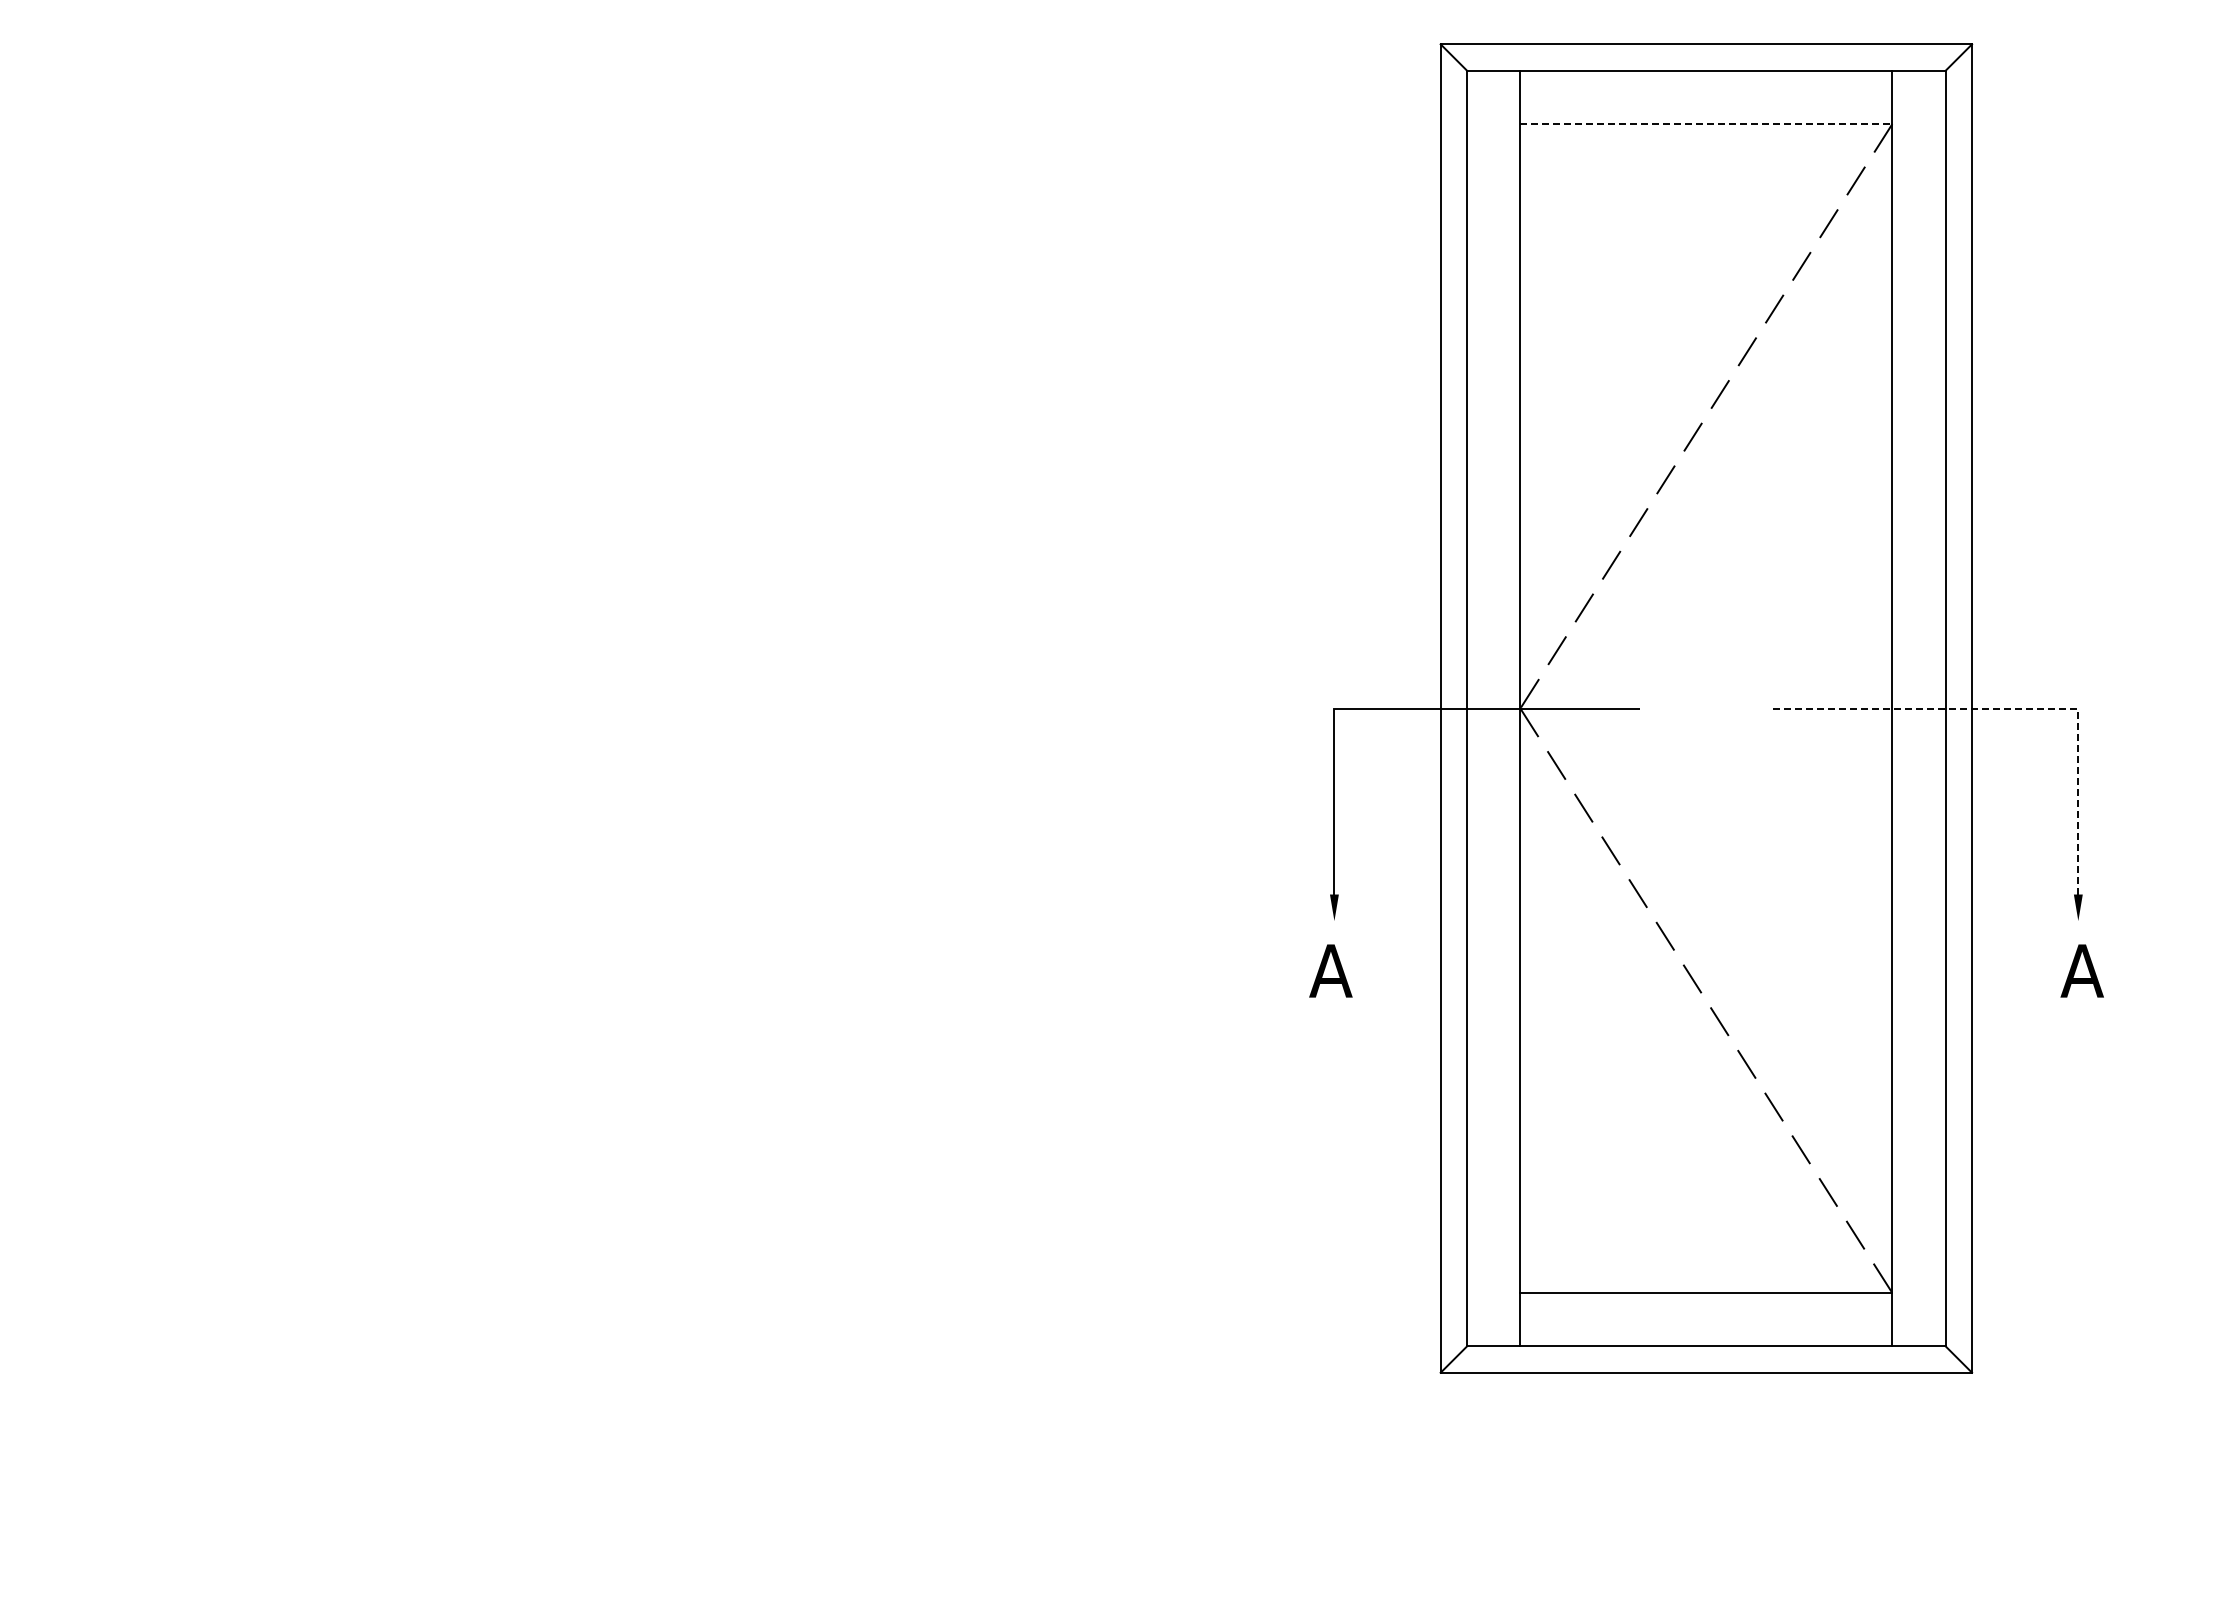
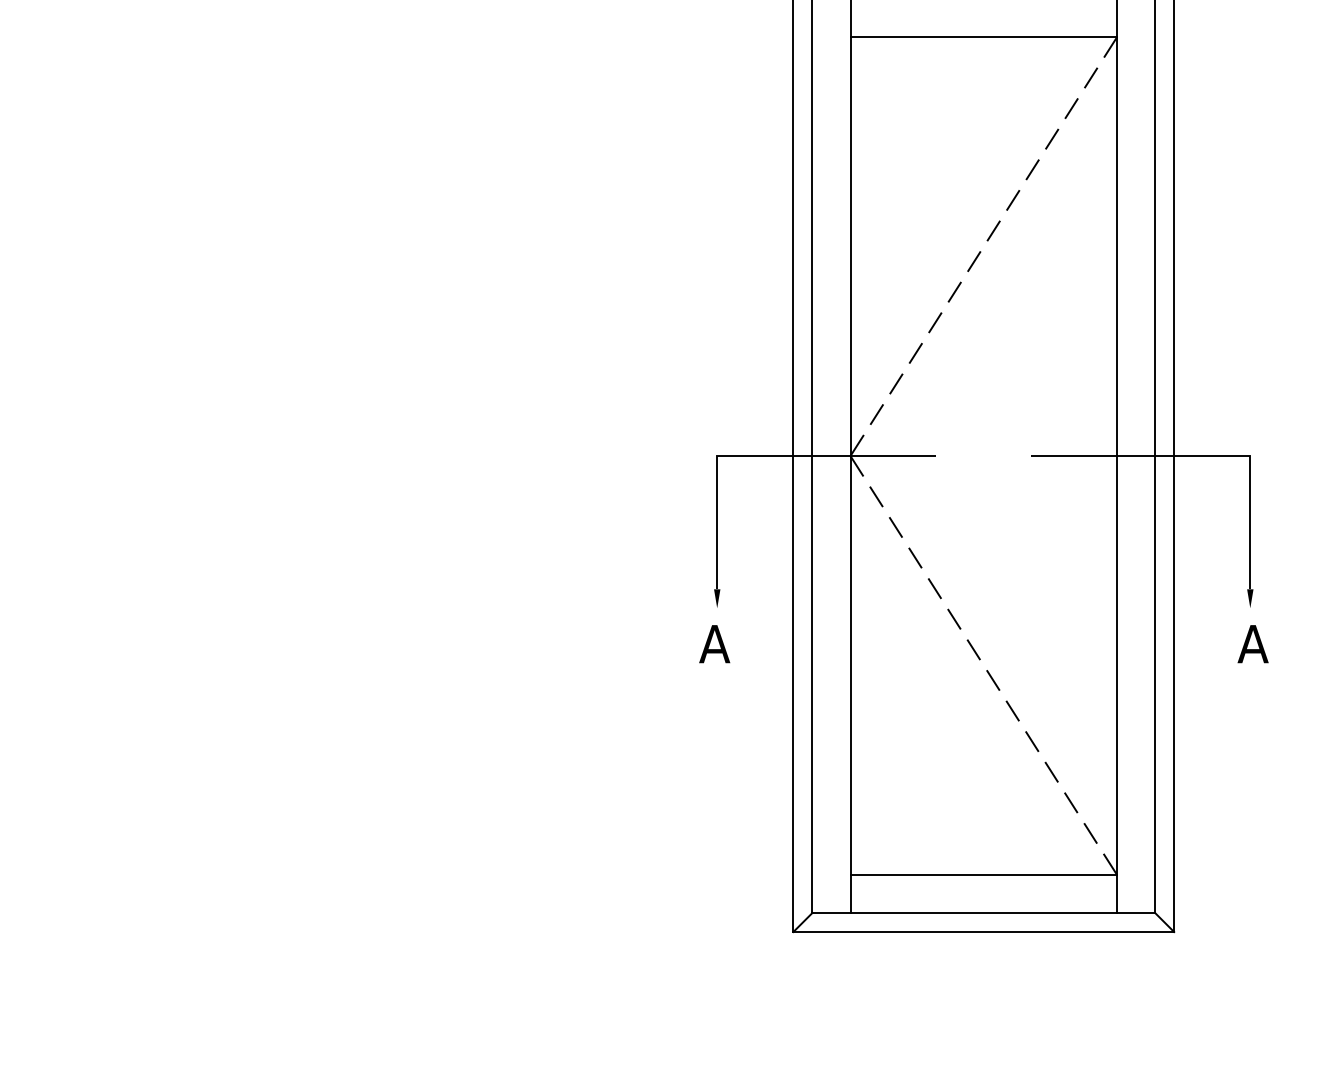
line: (1706, 124) -> (983, 37), dashed -> solid
line: (2018, 708) -> (1207, 456), dashed -> solid

